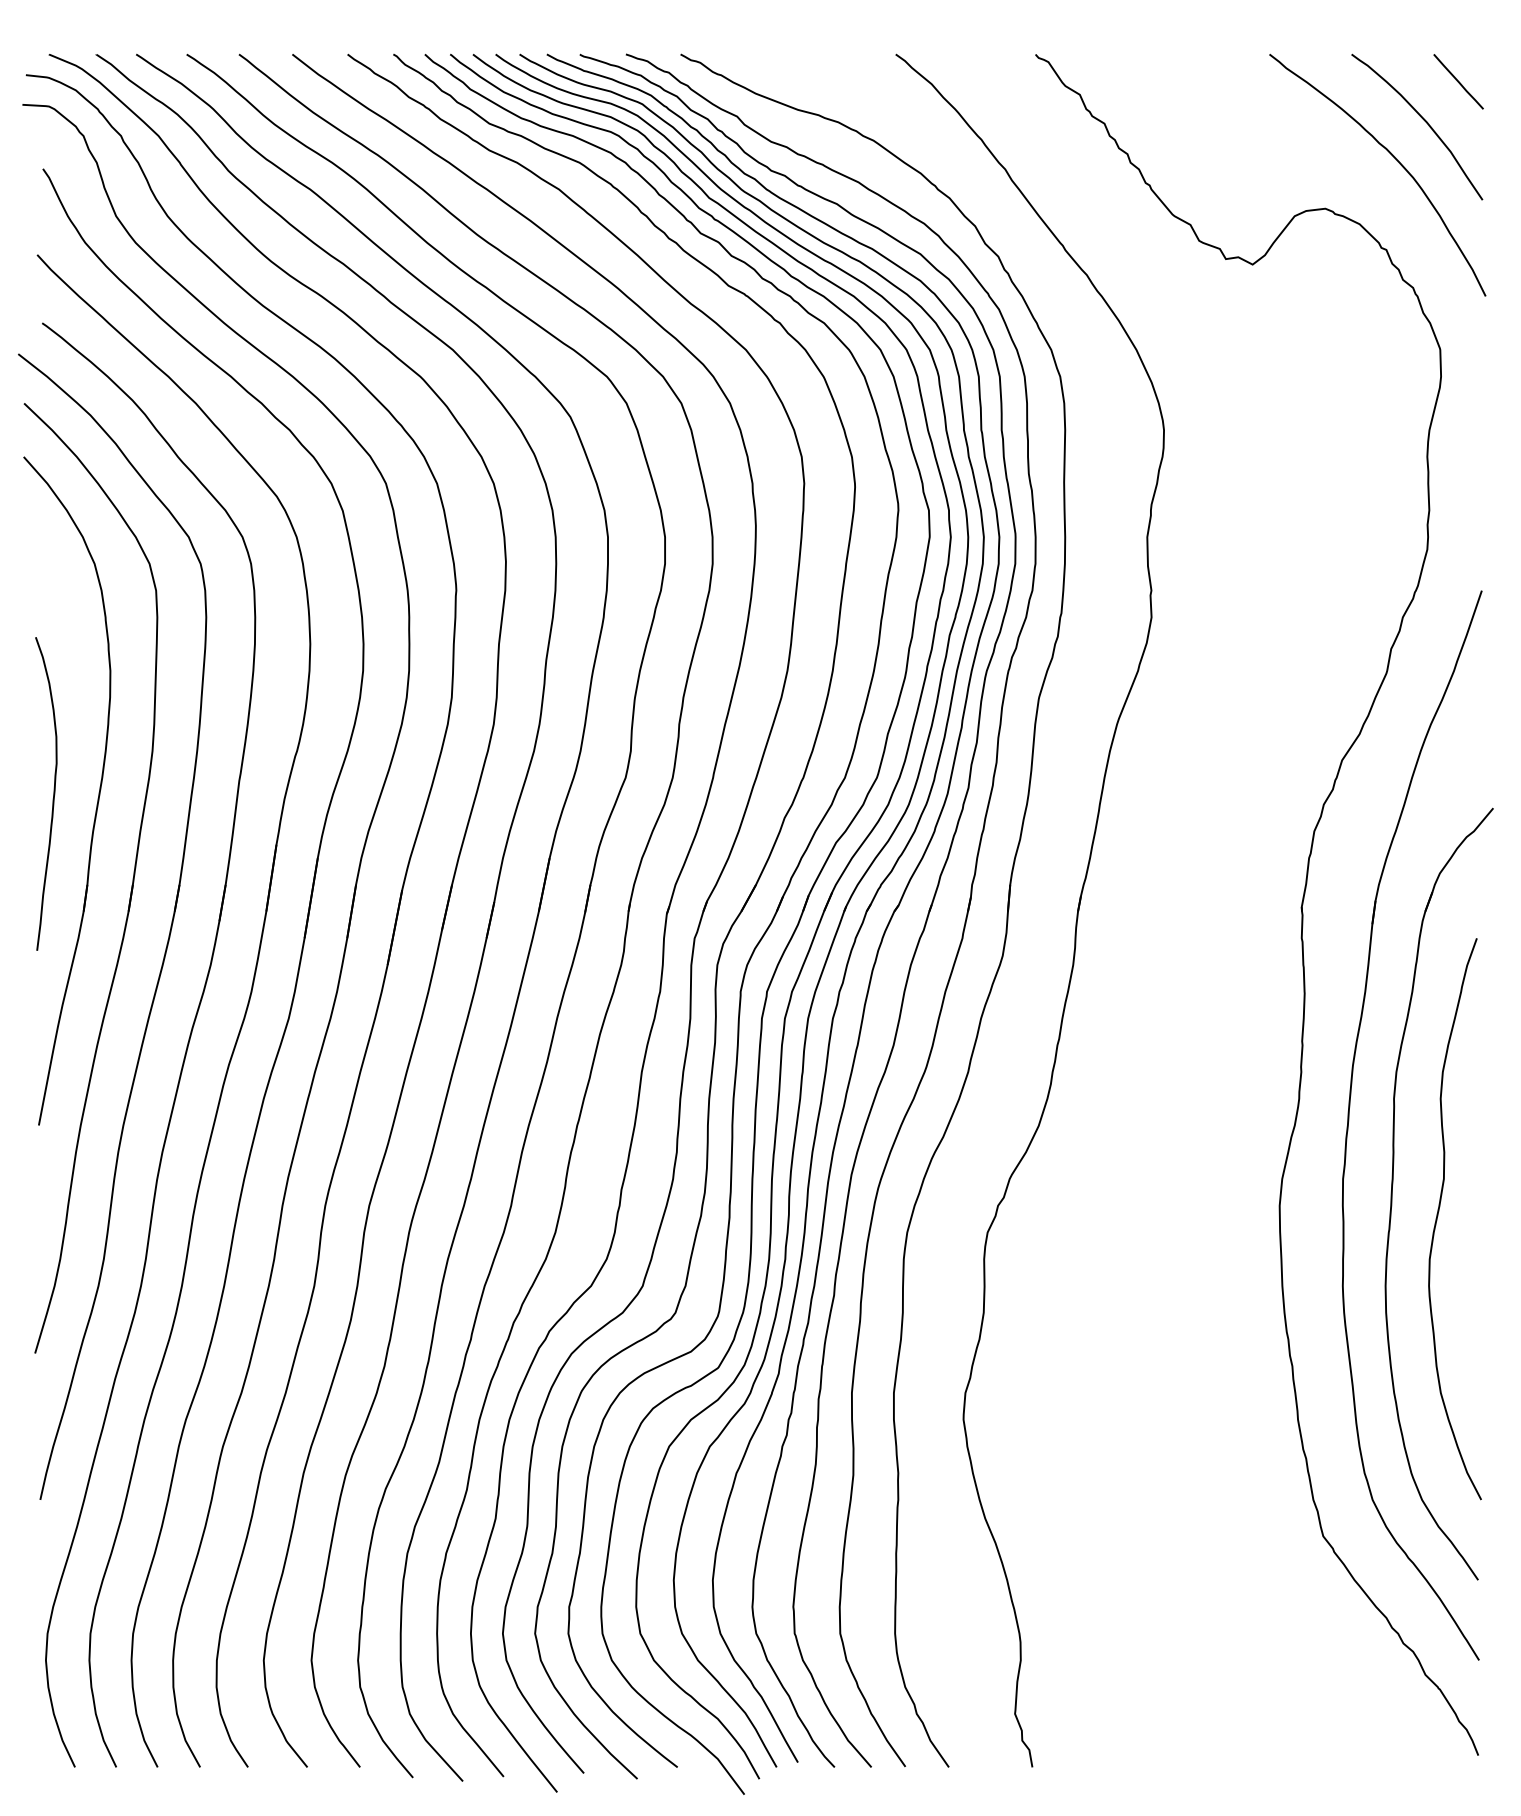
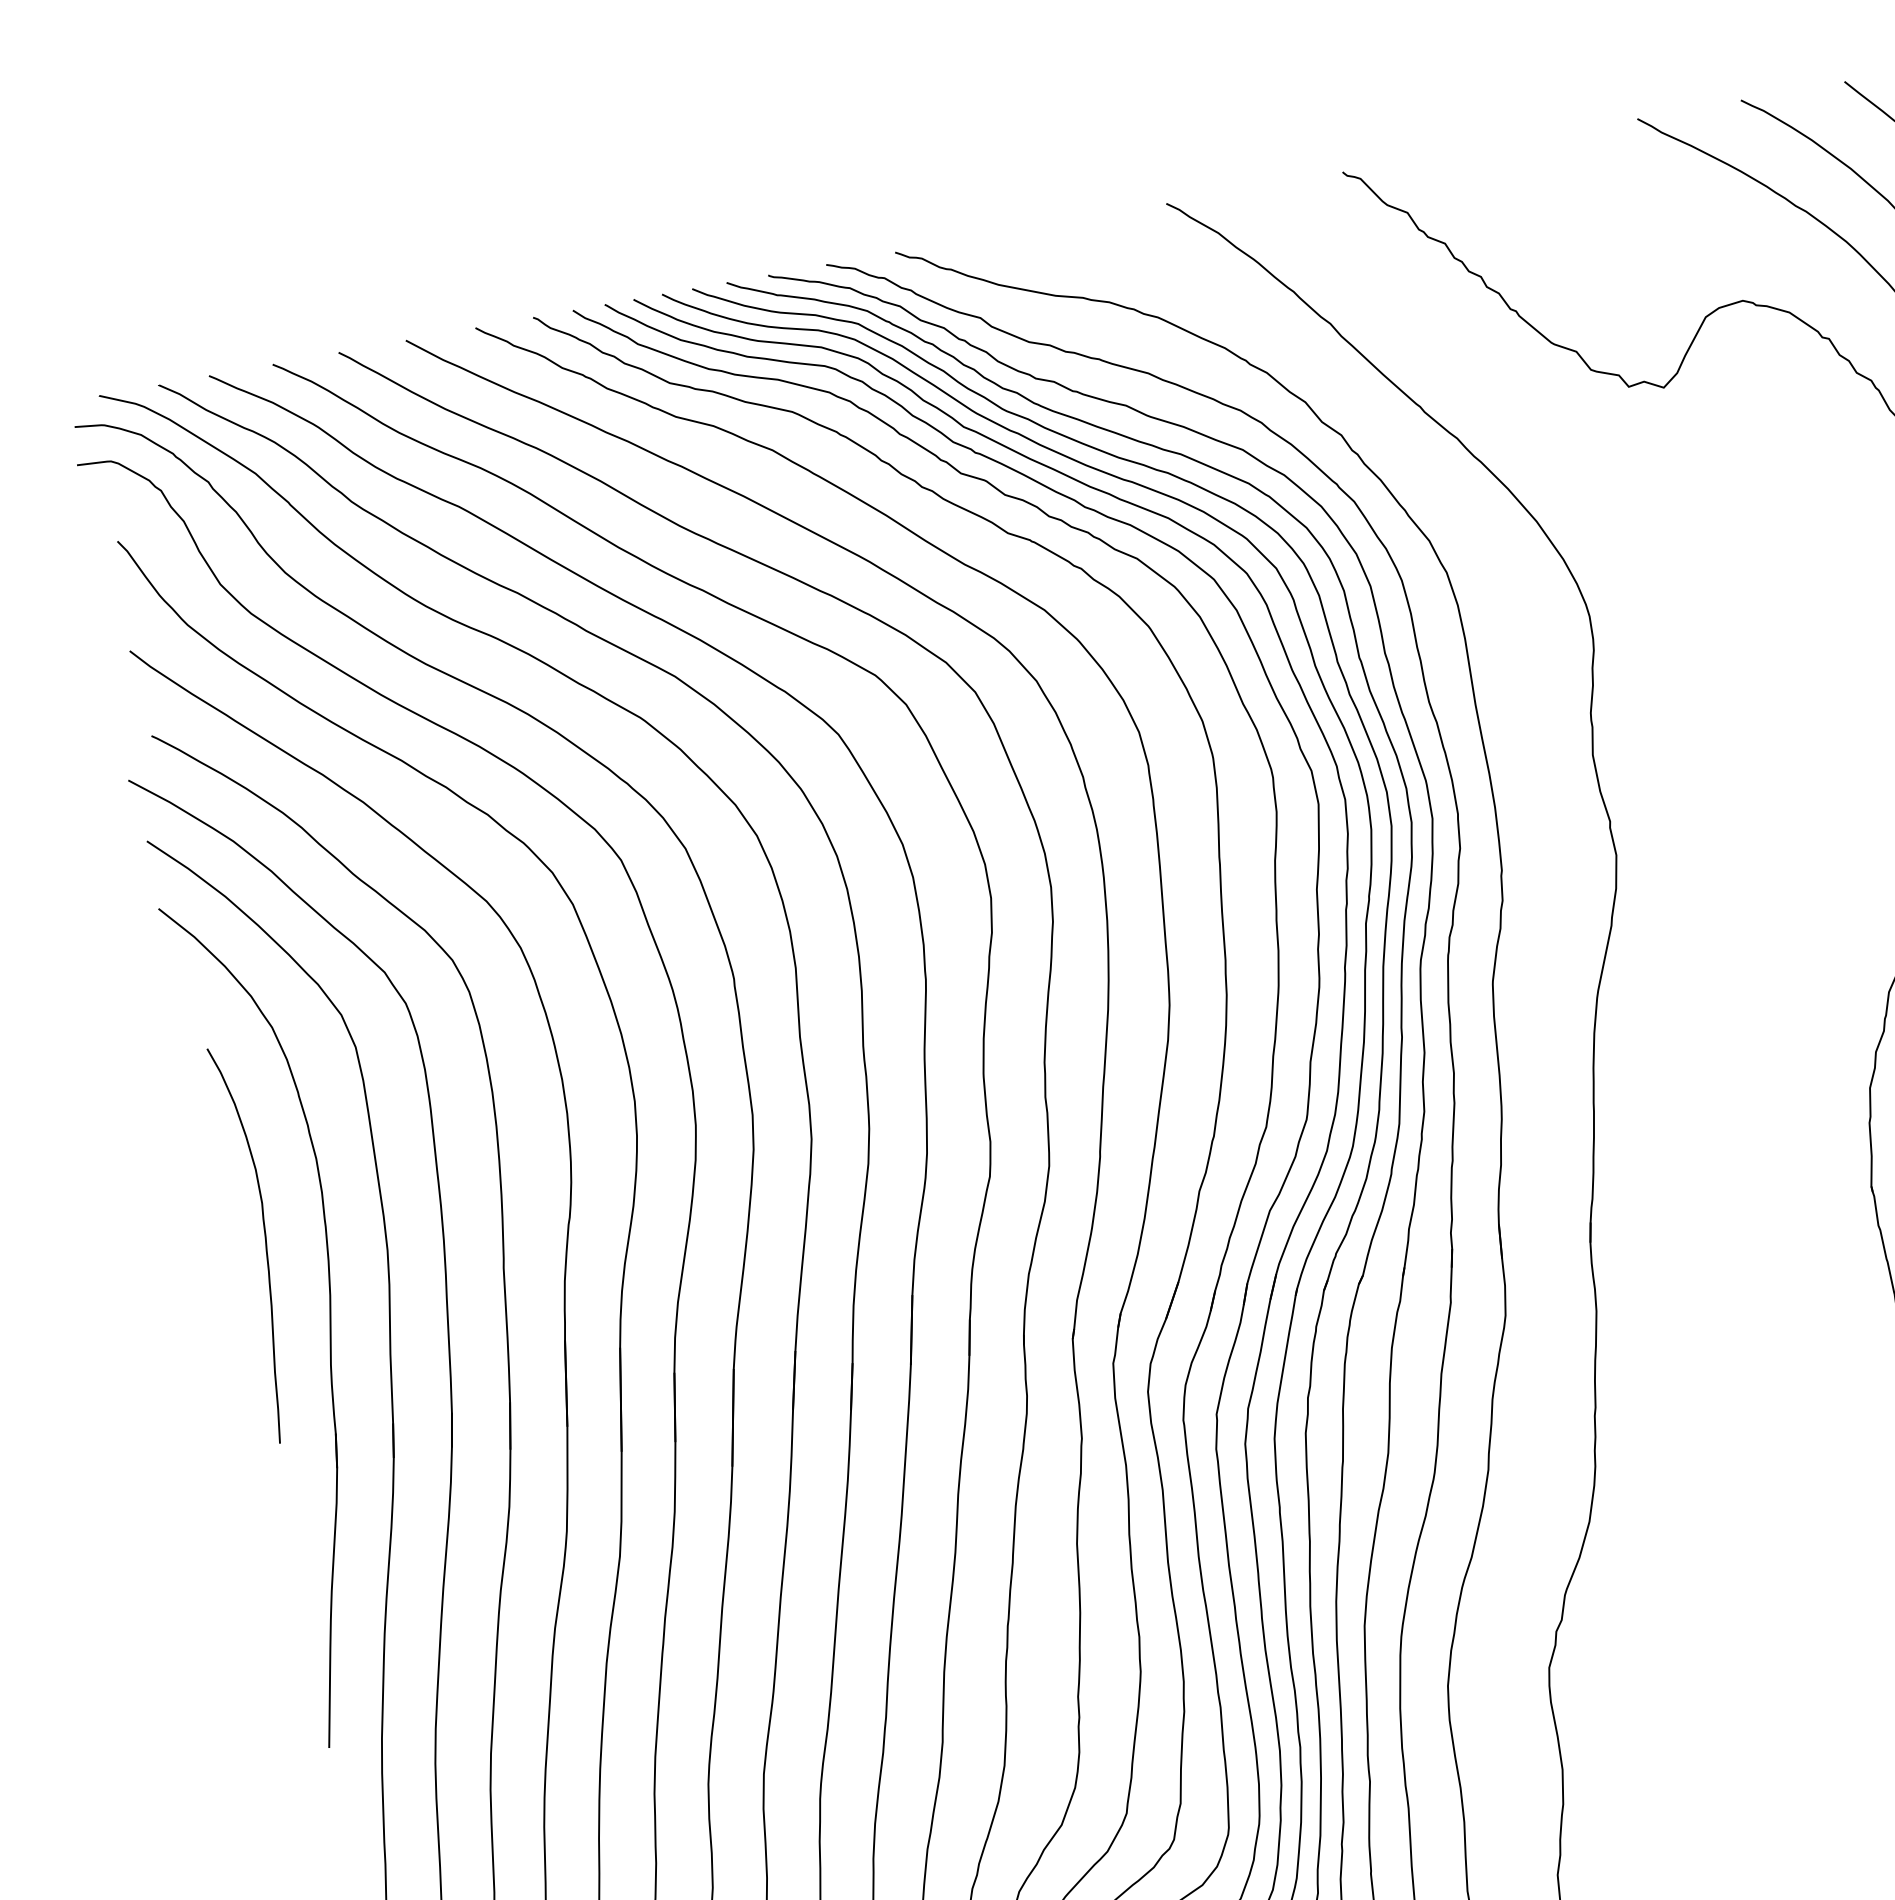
curve: (53, 793) -> (264, 1241), moved

